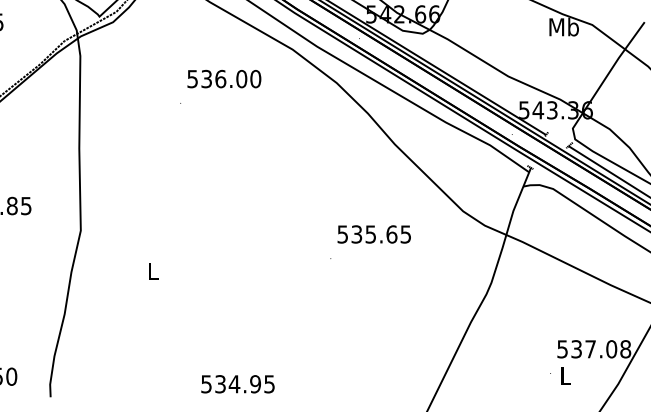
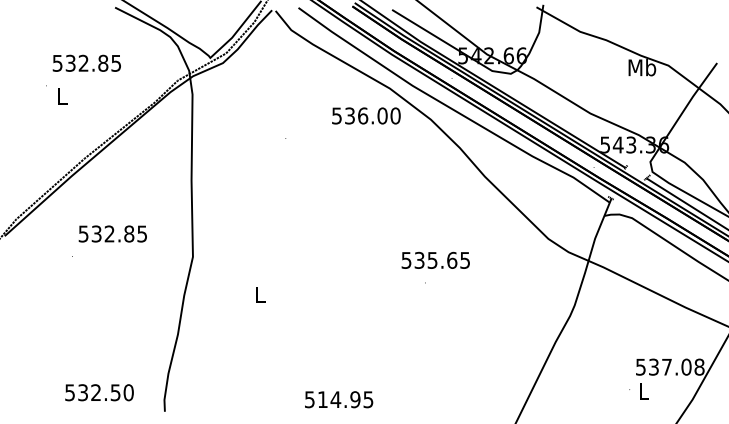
text: (224, 78) -> (366, 115), moved
text: (373, 233) -> (435, 259), moved
text: (220, 384) -> (322, 399), 534.95 -> 514.95

